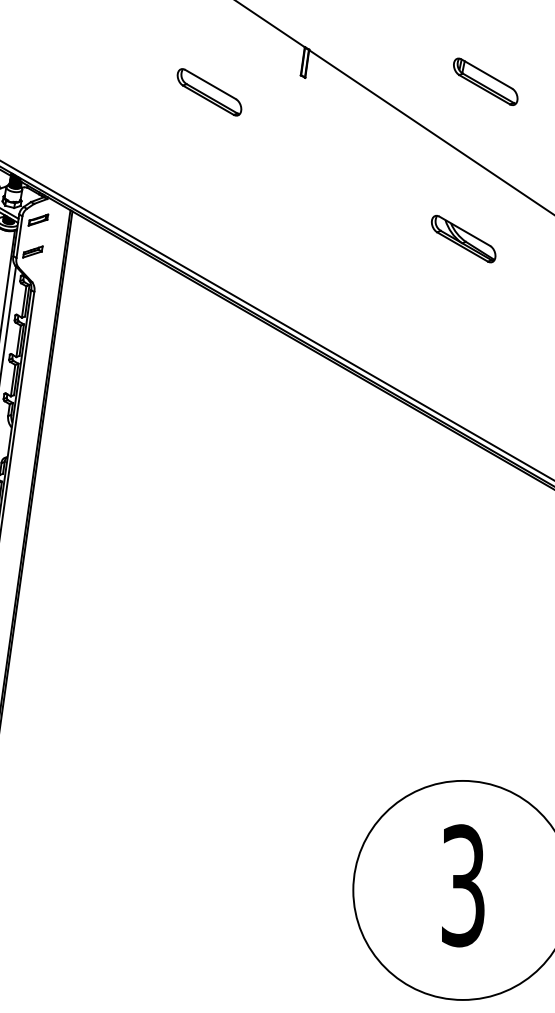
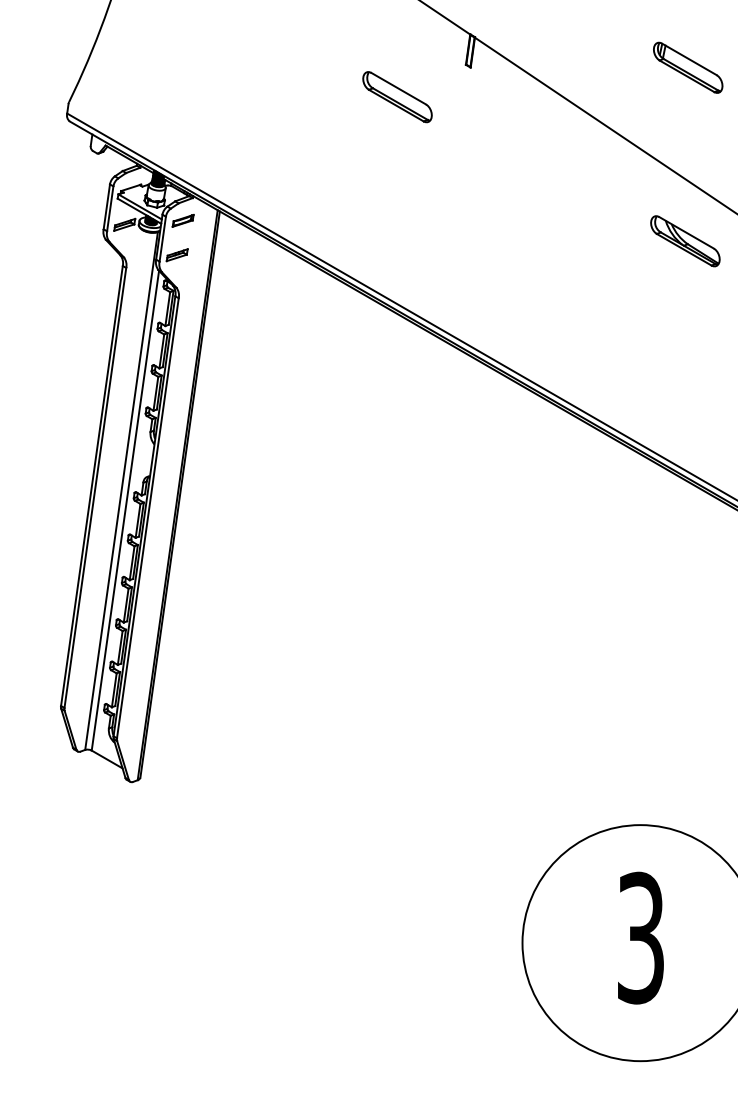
part: (486, 81) -> (688, 67), moved
part: (209, 92) -> (397, 97), moved
part: (463, 239) -> (685, 241), moved

